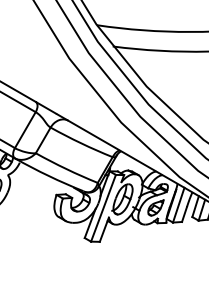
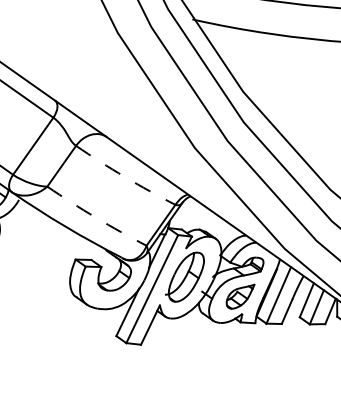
arc: (81, 143) -> (125, 177), solid -> dashed
arc: (66, 169) -> (96, 218), solid -> dashed

